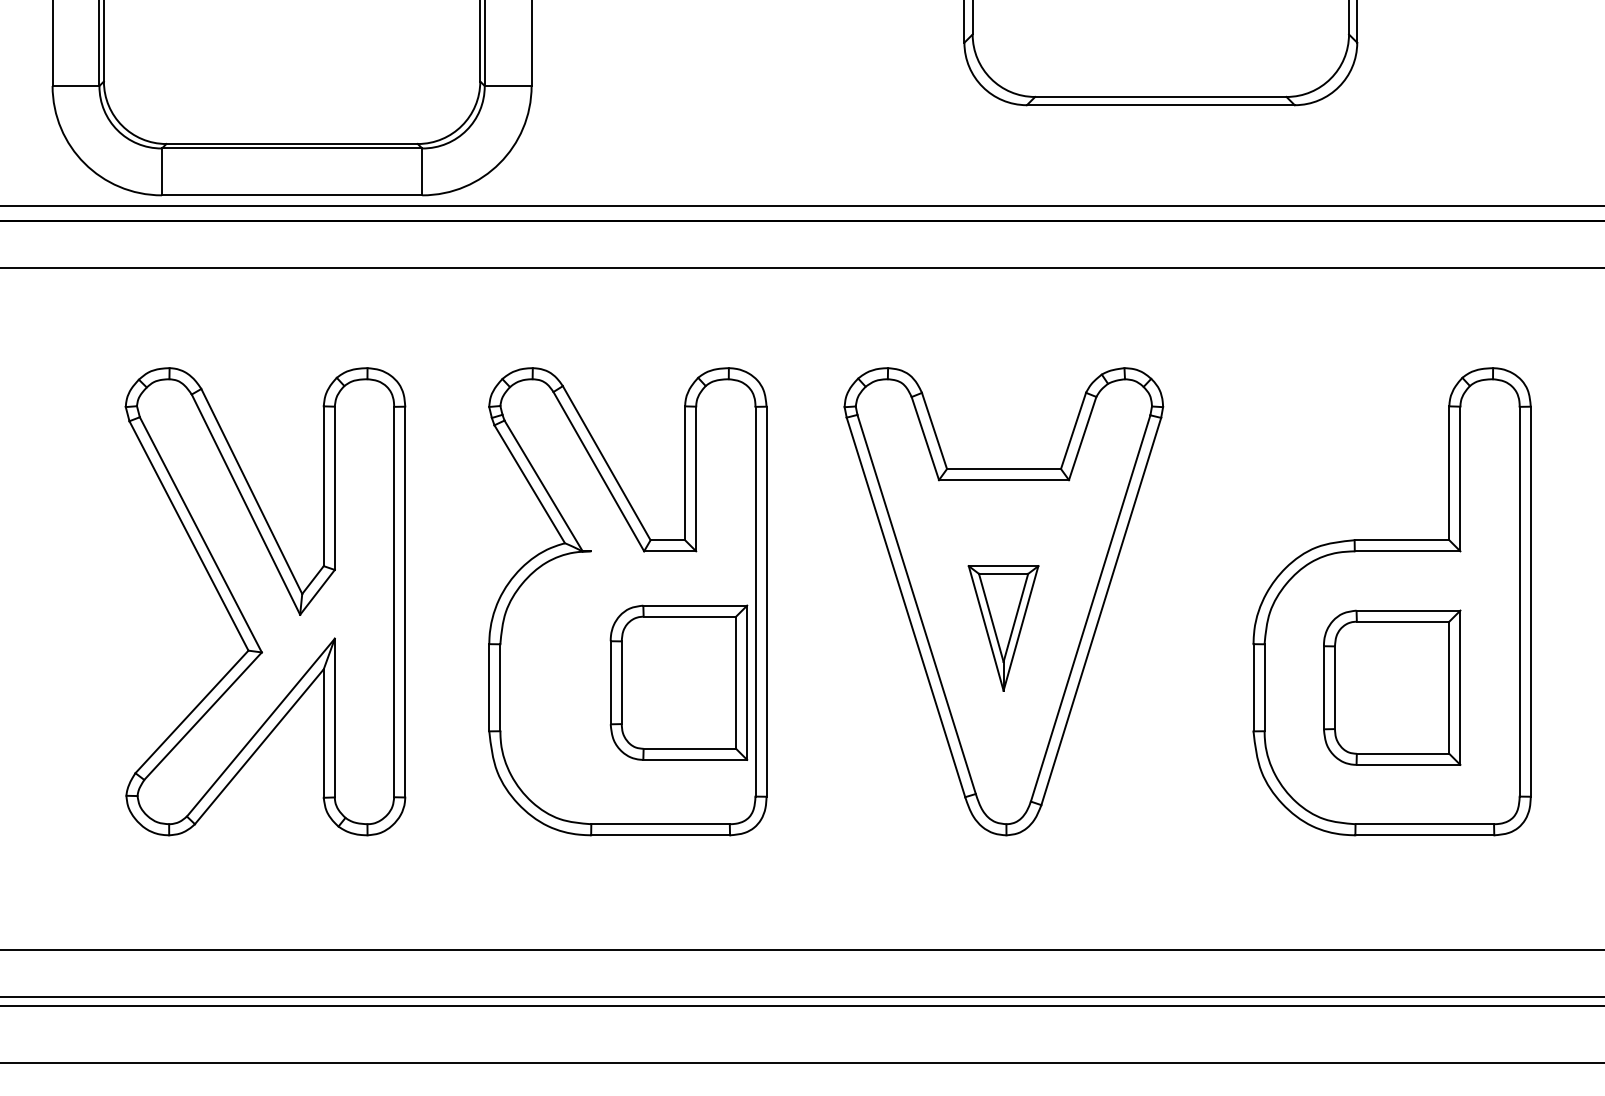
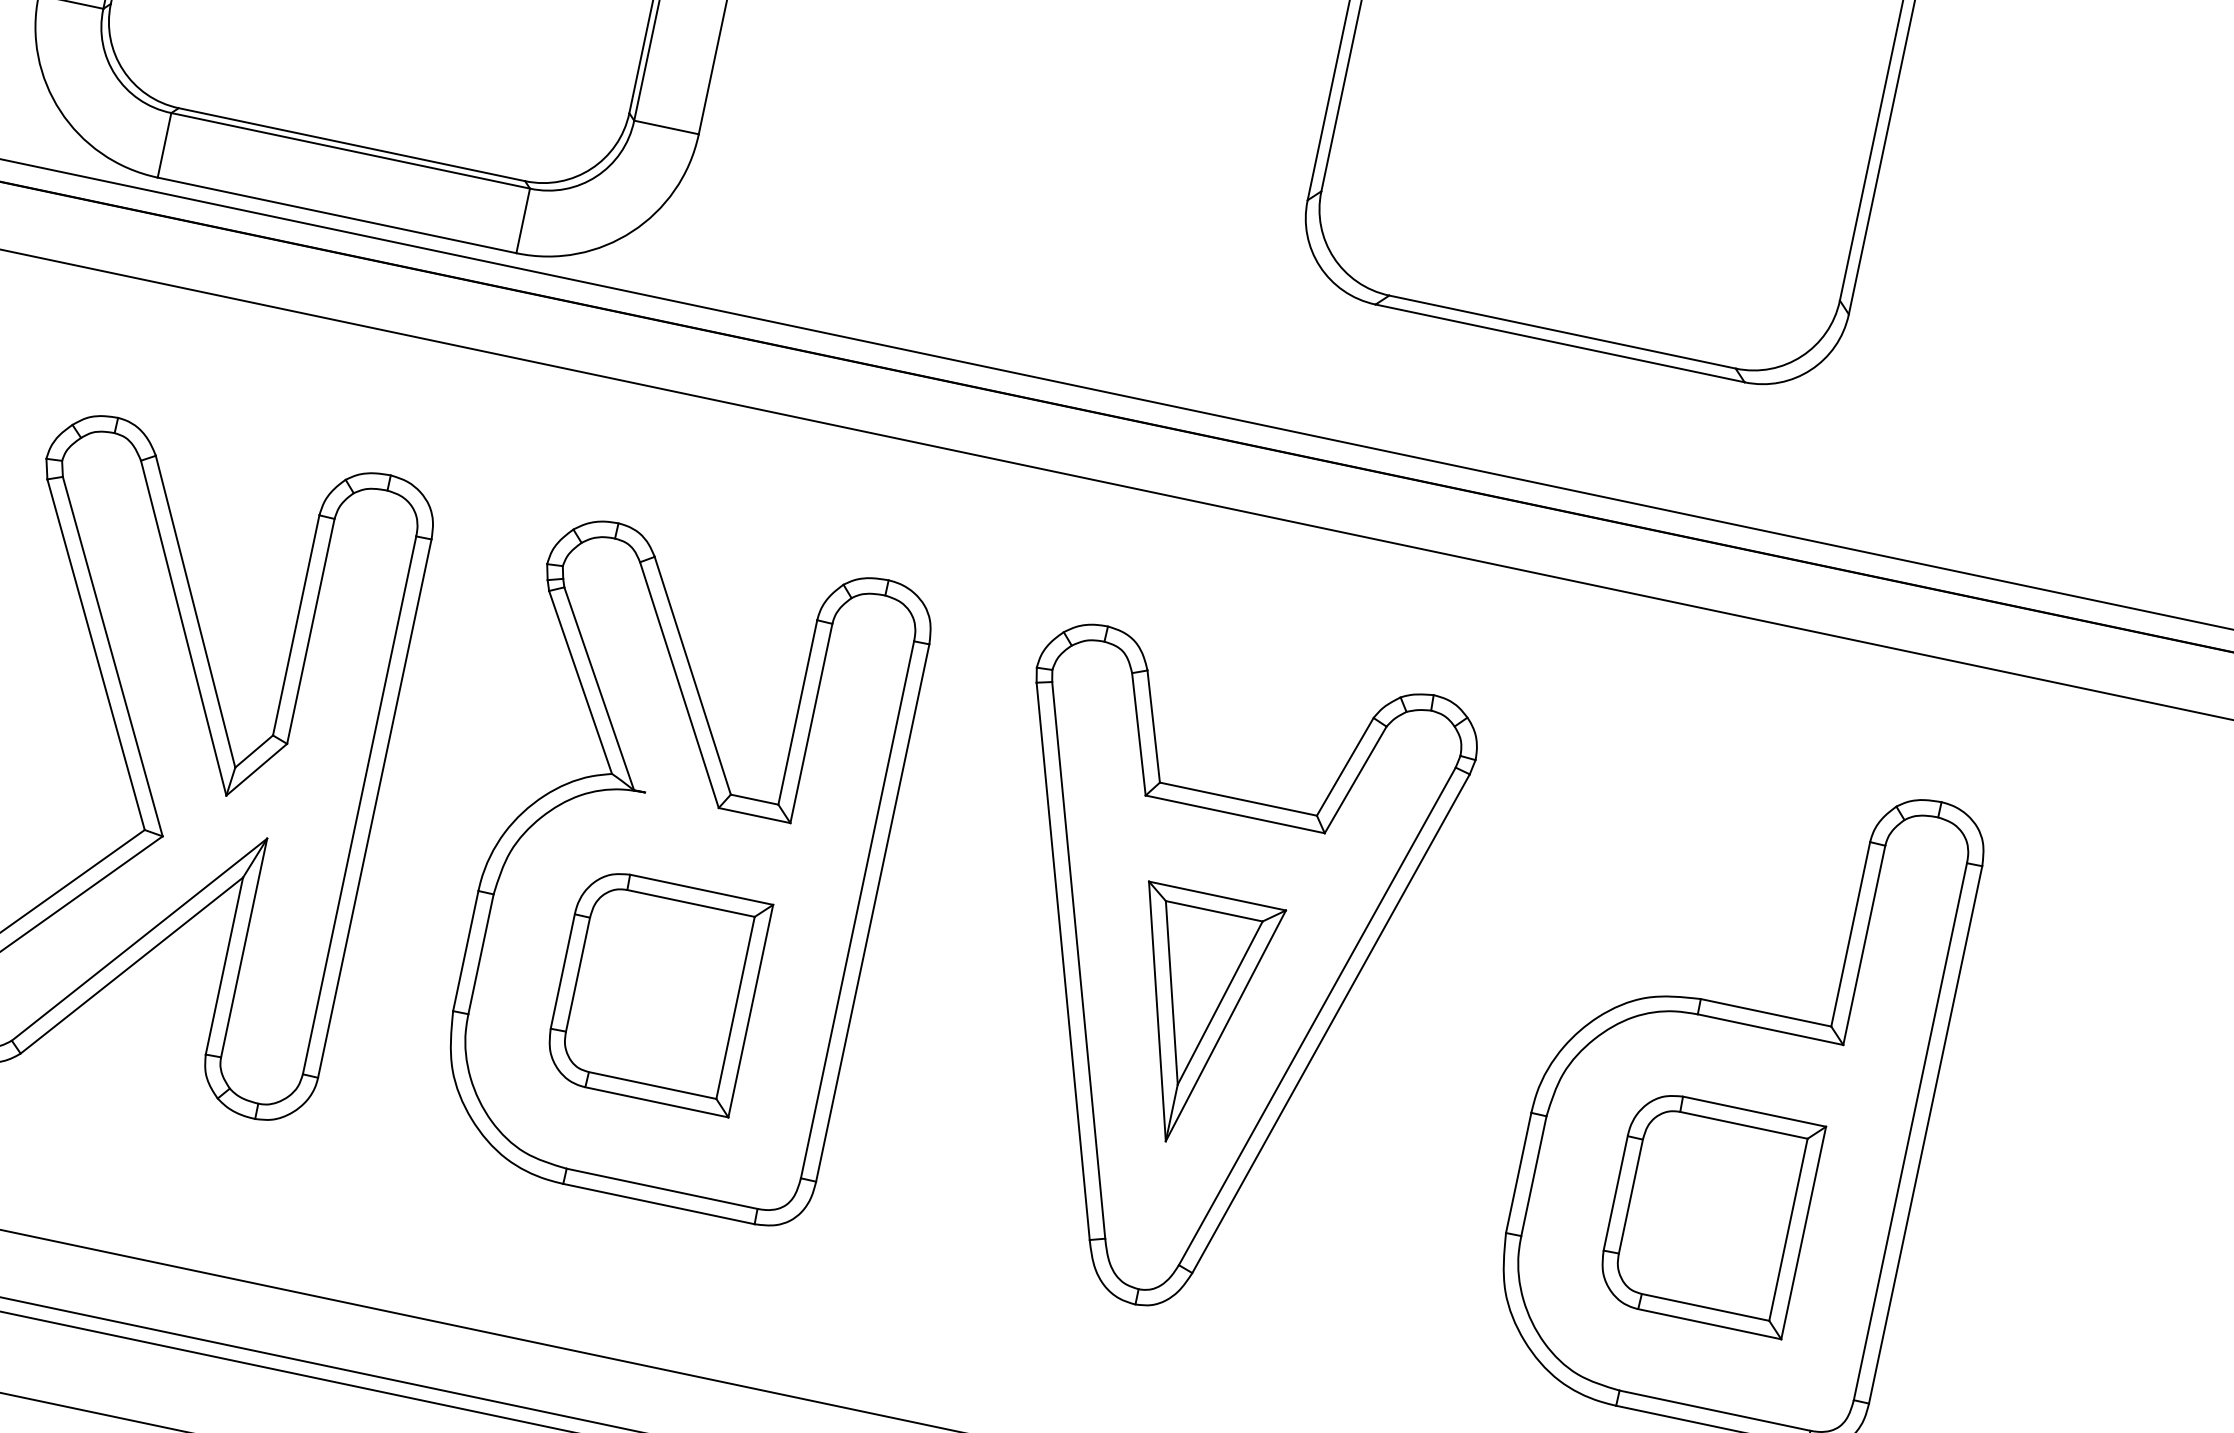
part: (1003, 628) -> (1191, 1018), size x1.43
part: (678, 682) -> (656, 990), moved

